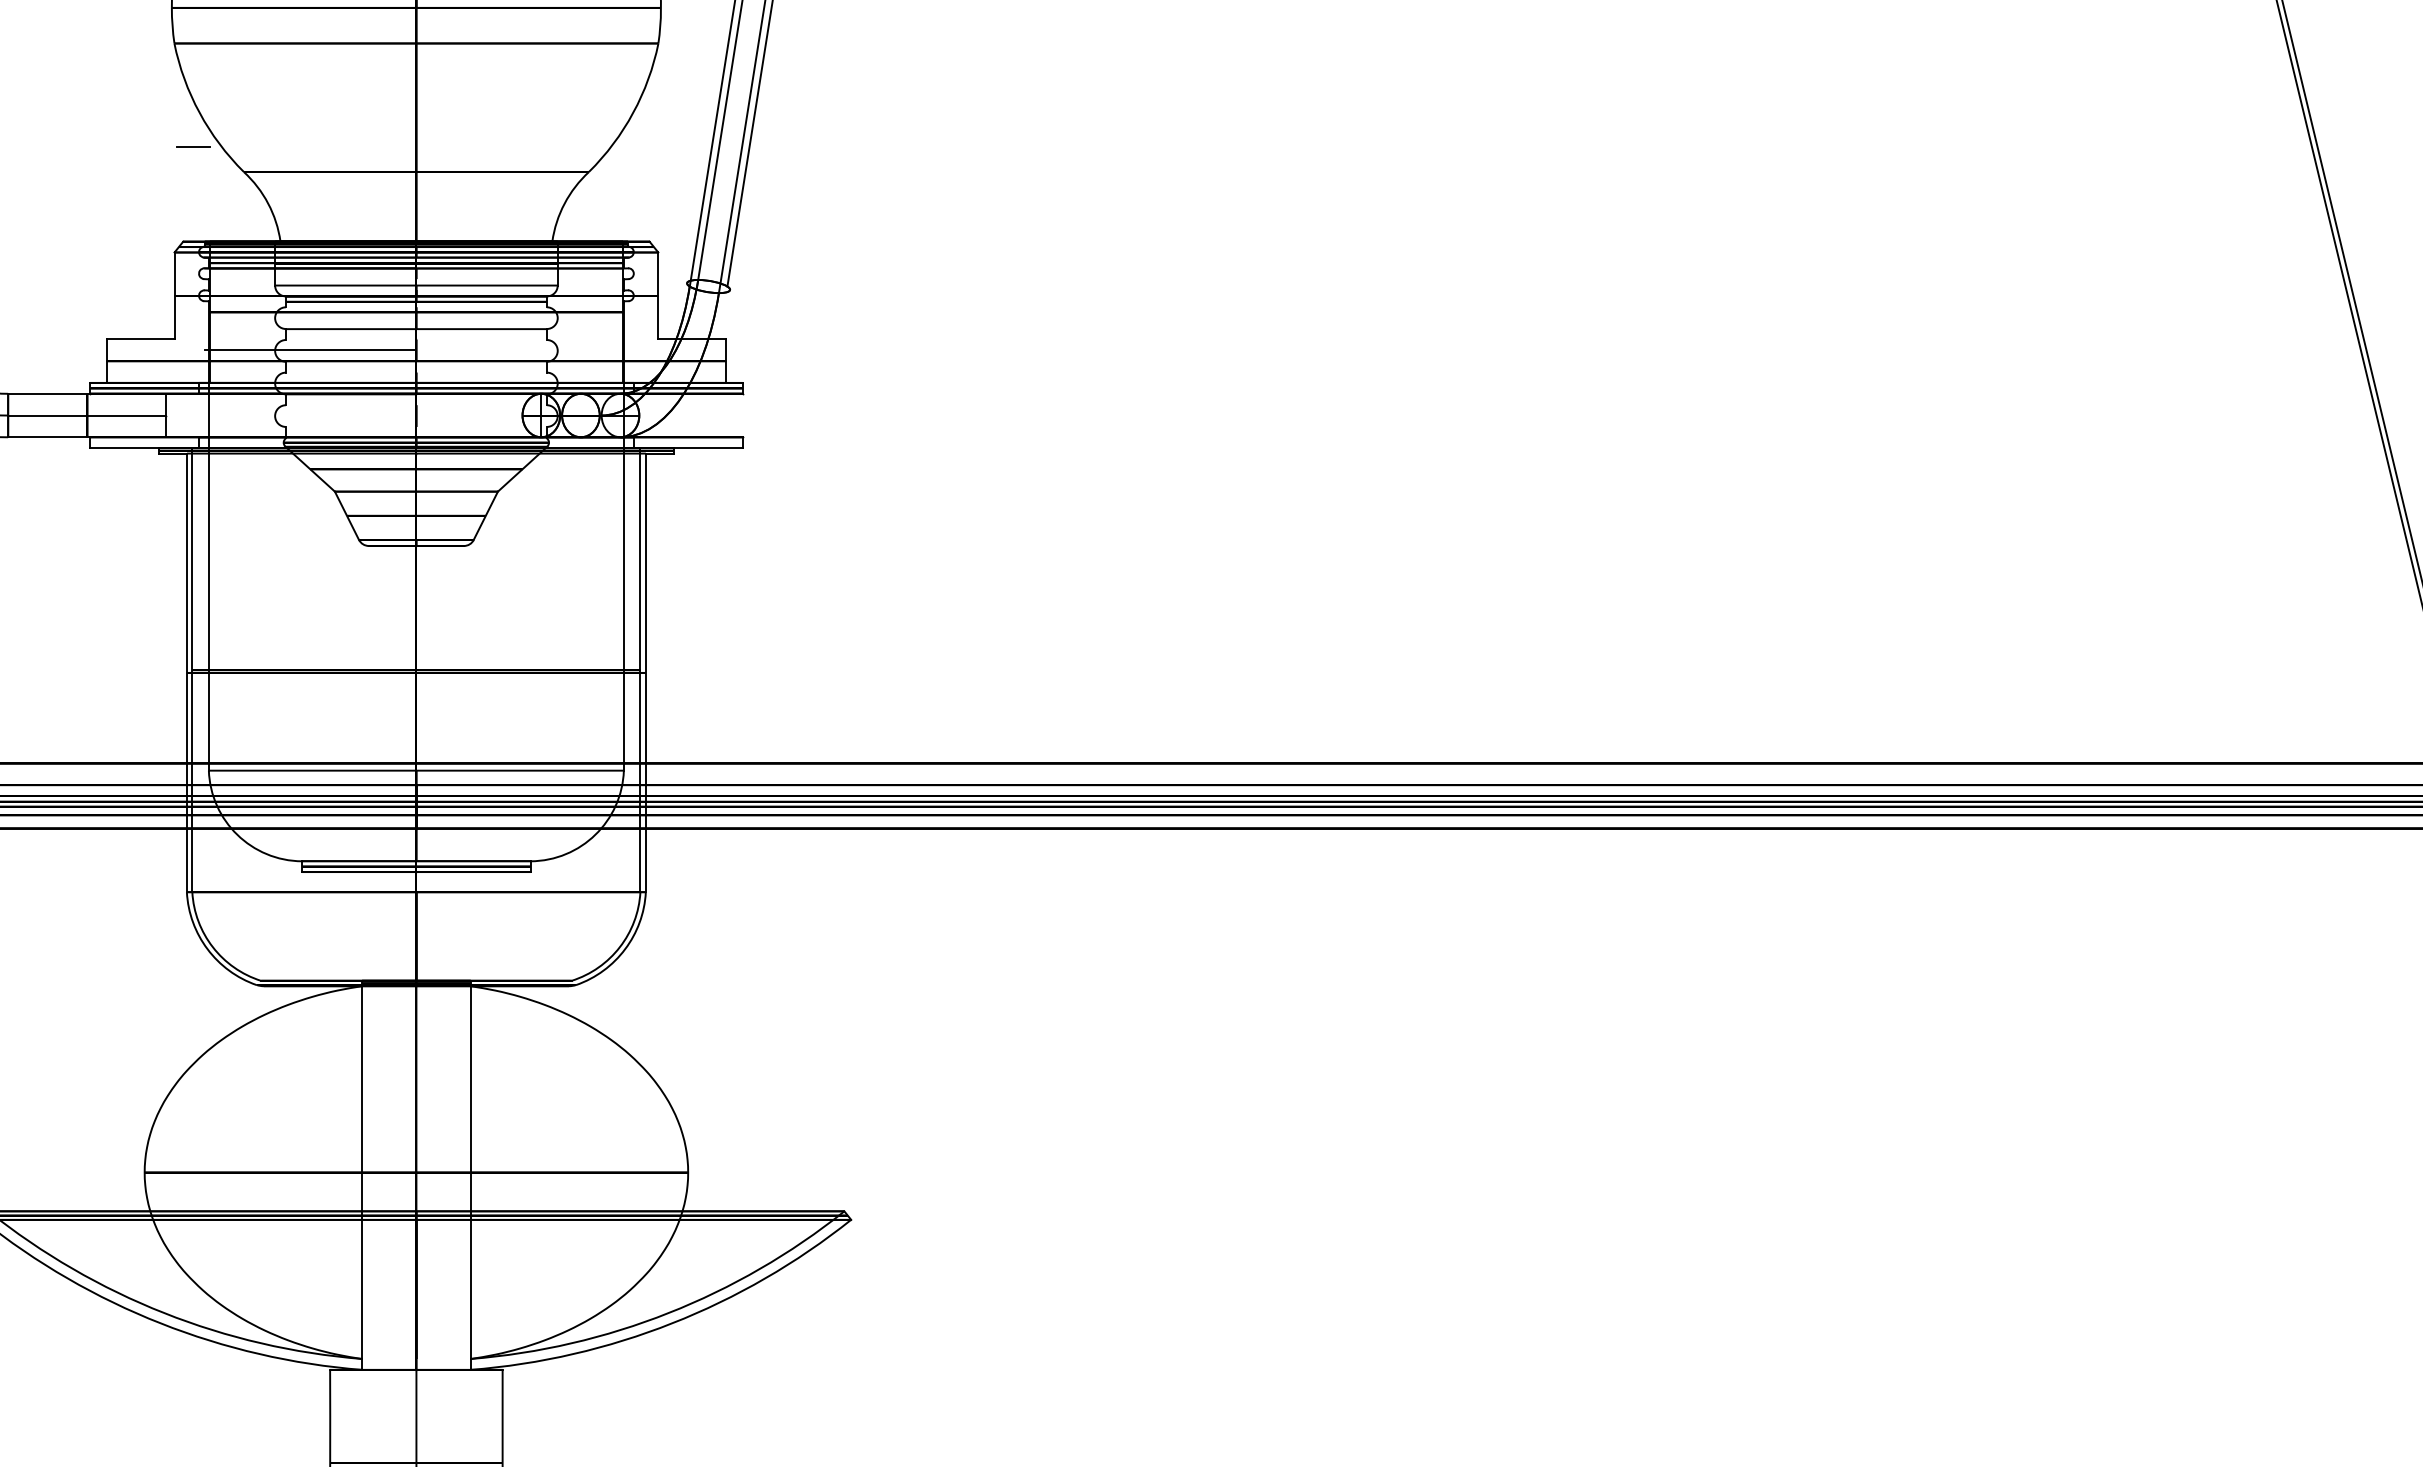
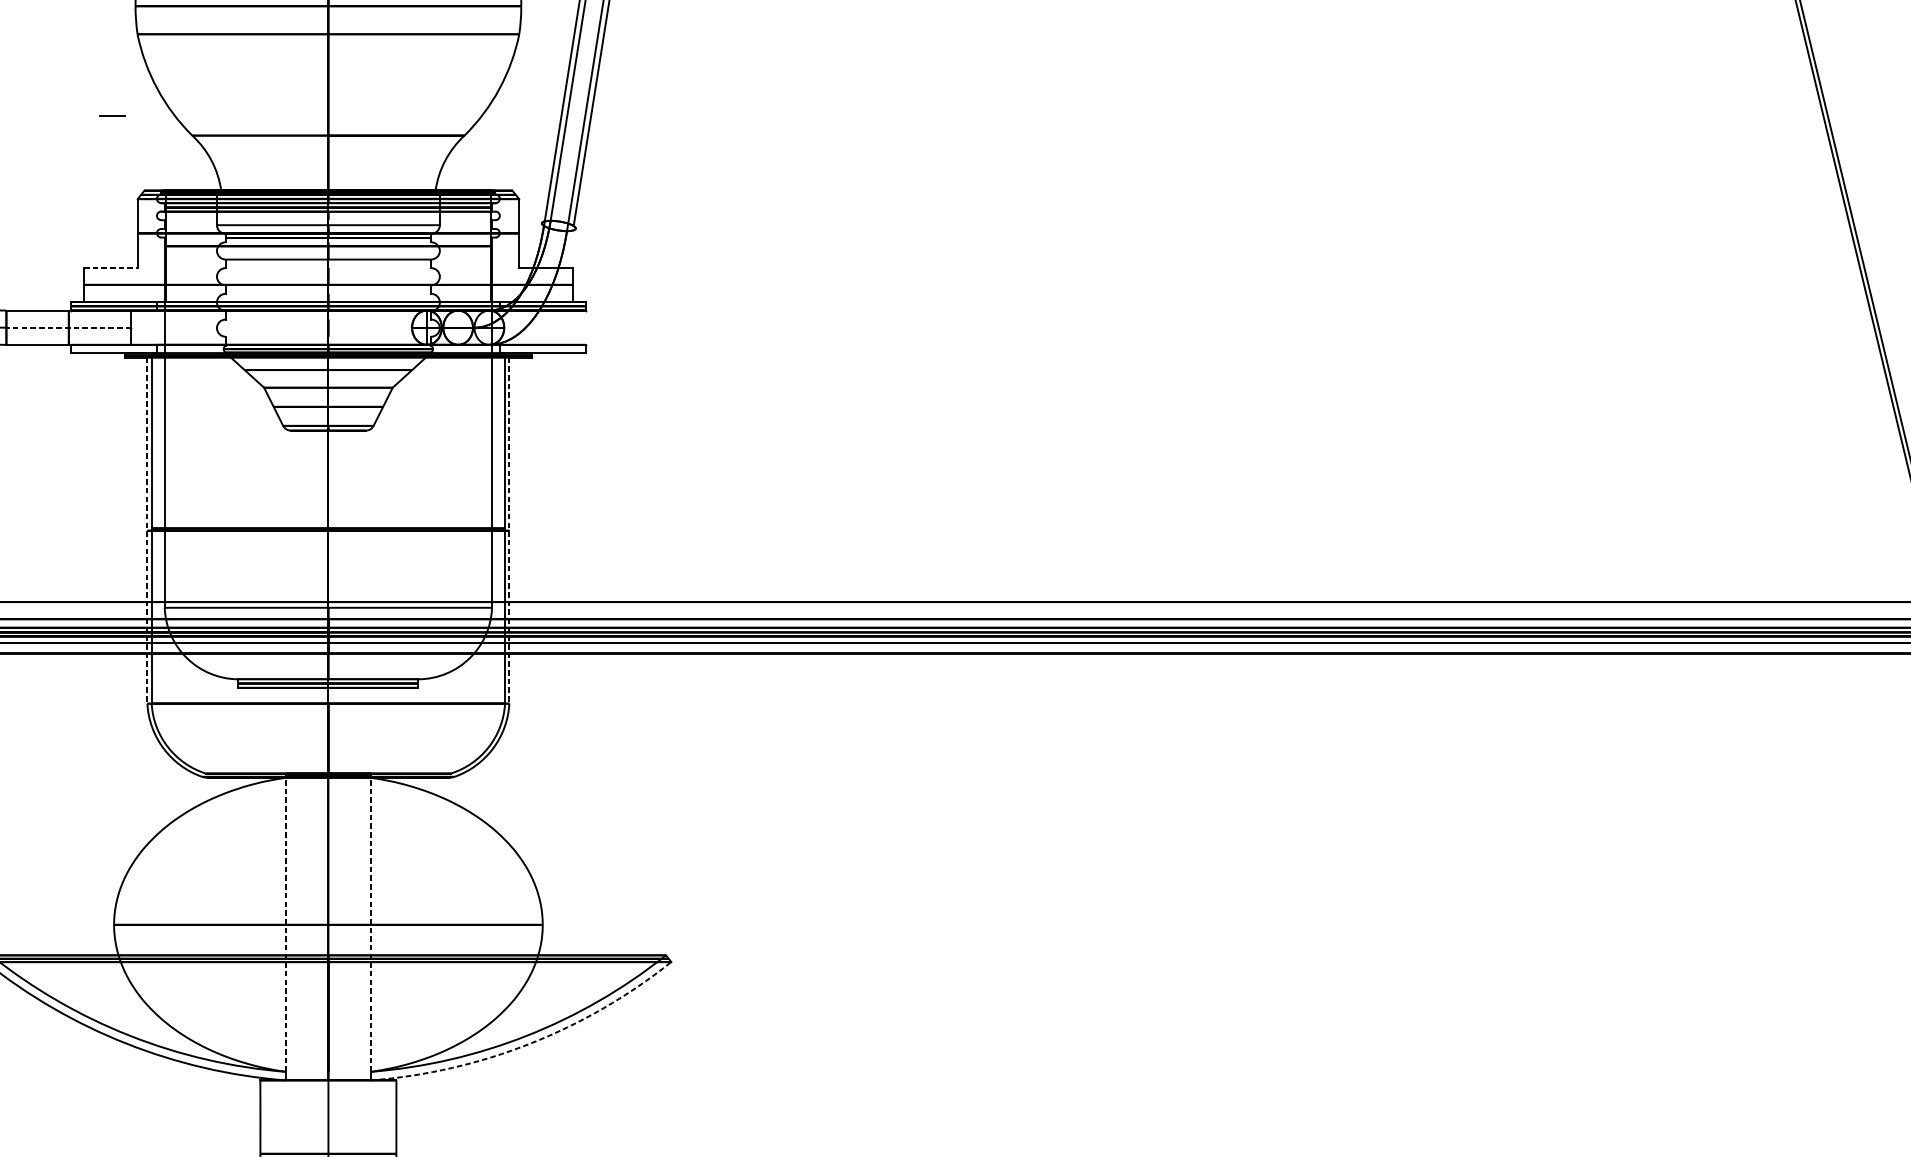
line: (193, 146) -> (112, 115), moved
line: (140, 339) -> (110, 267), solid -> dashed
line: (310, 350) -> (244, 276), removed
line: (86, 415) -> (68, 327), solid -> dashed
line: (186, 673) -> (147, 531), solid -> dashed
line: (645, 673) -> (509, 531), solid -> dashed
line: (362, 1172) -> (285, 924), solid -> dashed
line: (470, 1172) -> (371, 924), solid -> dashed
arc: (672, 1323) -> (530, 1043), solid -> dashed

